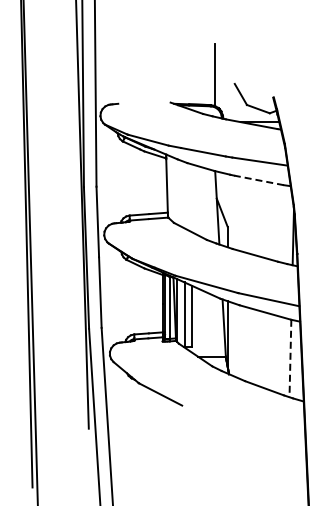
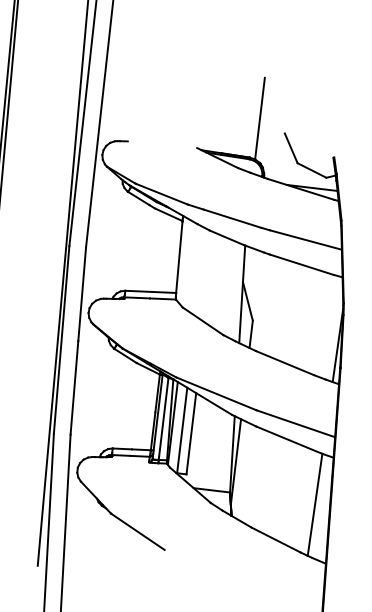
line: (258, 180) -> (300, 264), dashed -> solid
line: (290, 358) -> (315, 504), dashed -> solid

